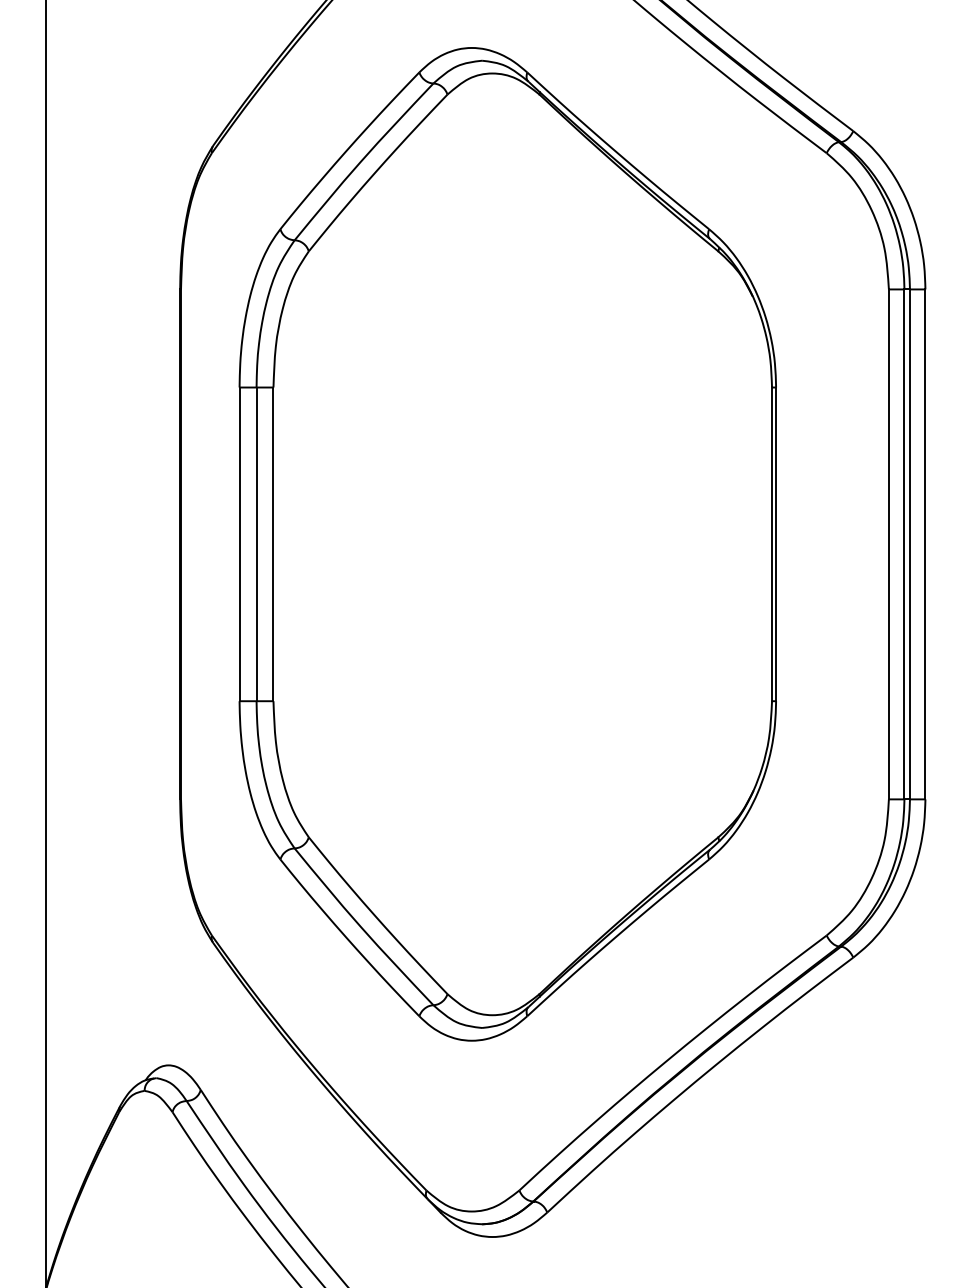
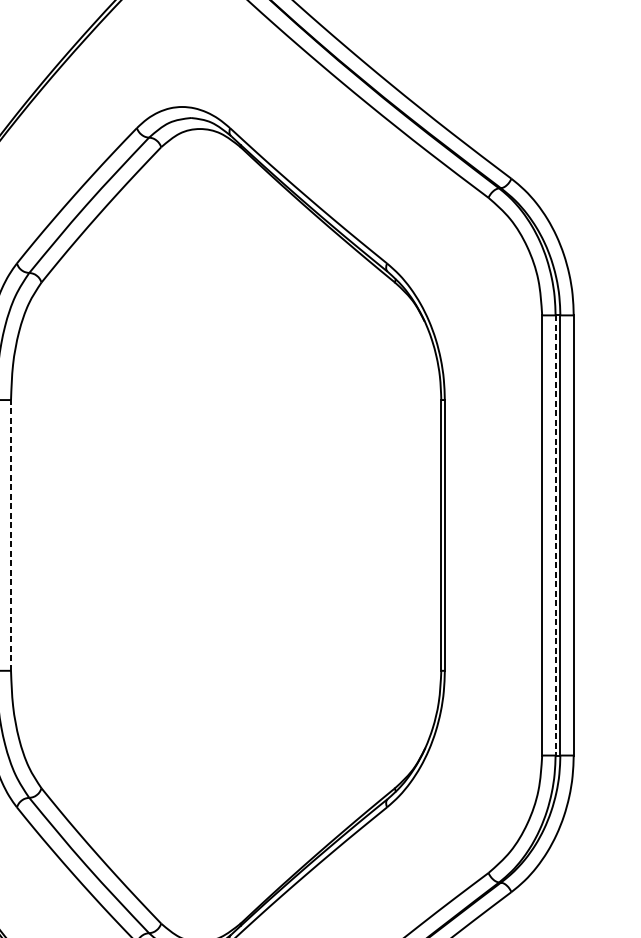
line: (273, 544) -> (11, 535), solid -> dashed
line: (904, 544) -> (555, 535), solid -> dashed

